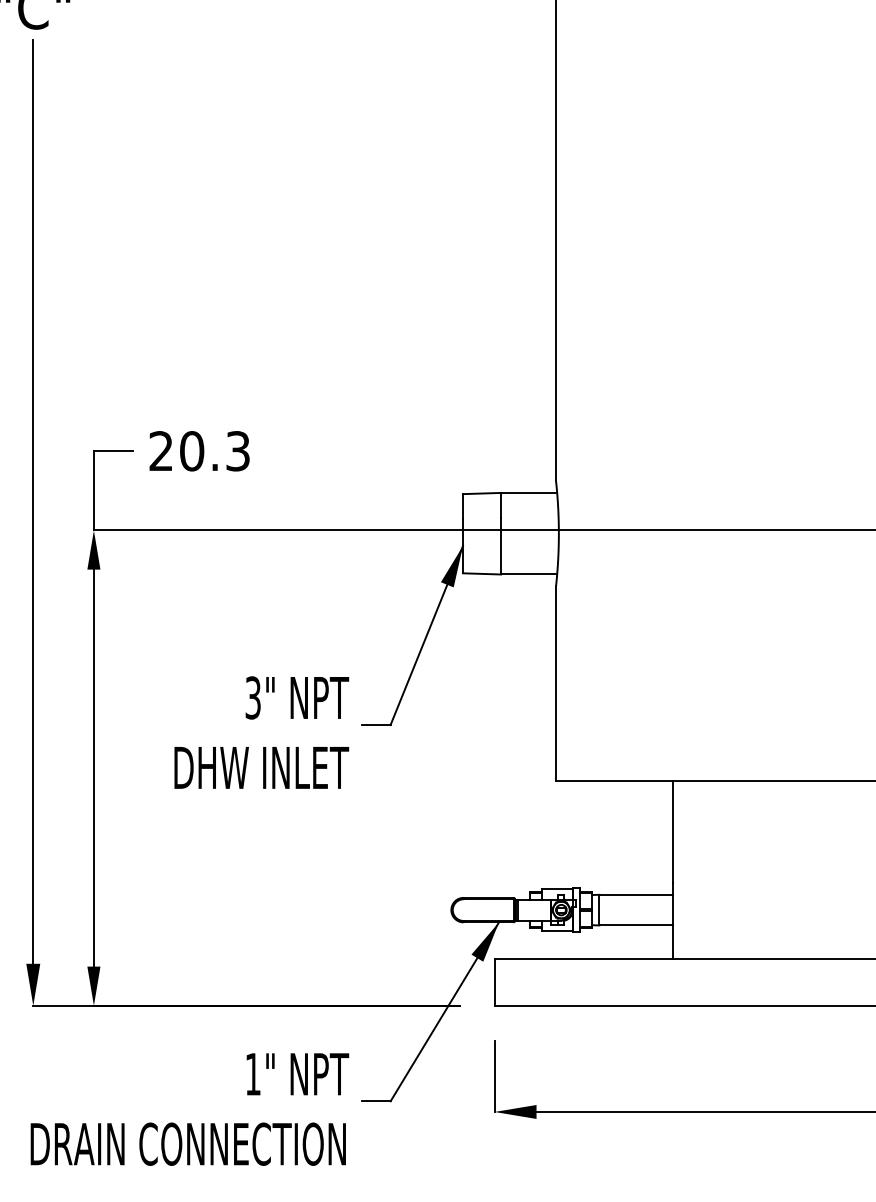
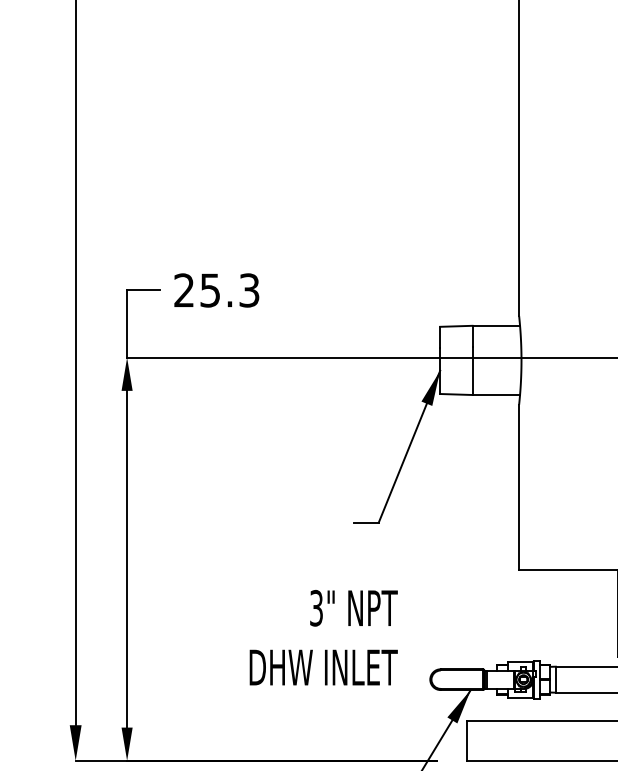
text: (192, 451) -> (210, 290), 20.3 -> 25.3
text: (261, 732) -> (323, 637), moved

